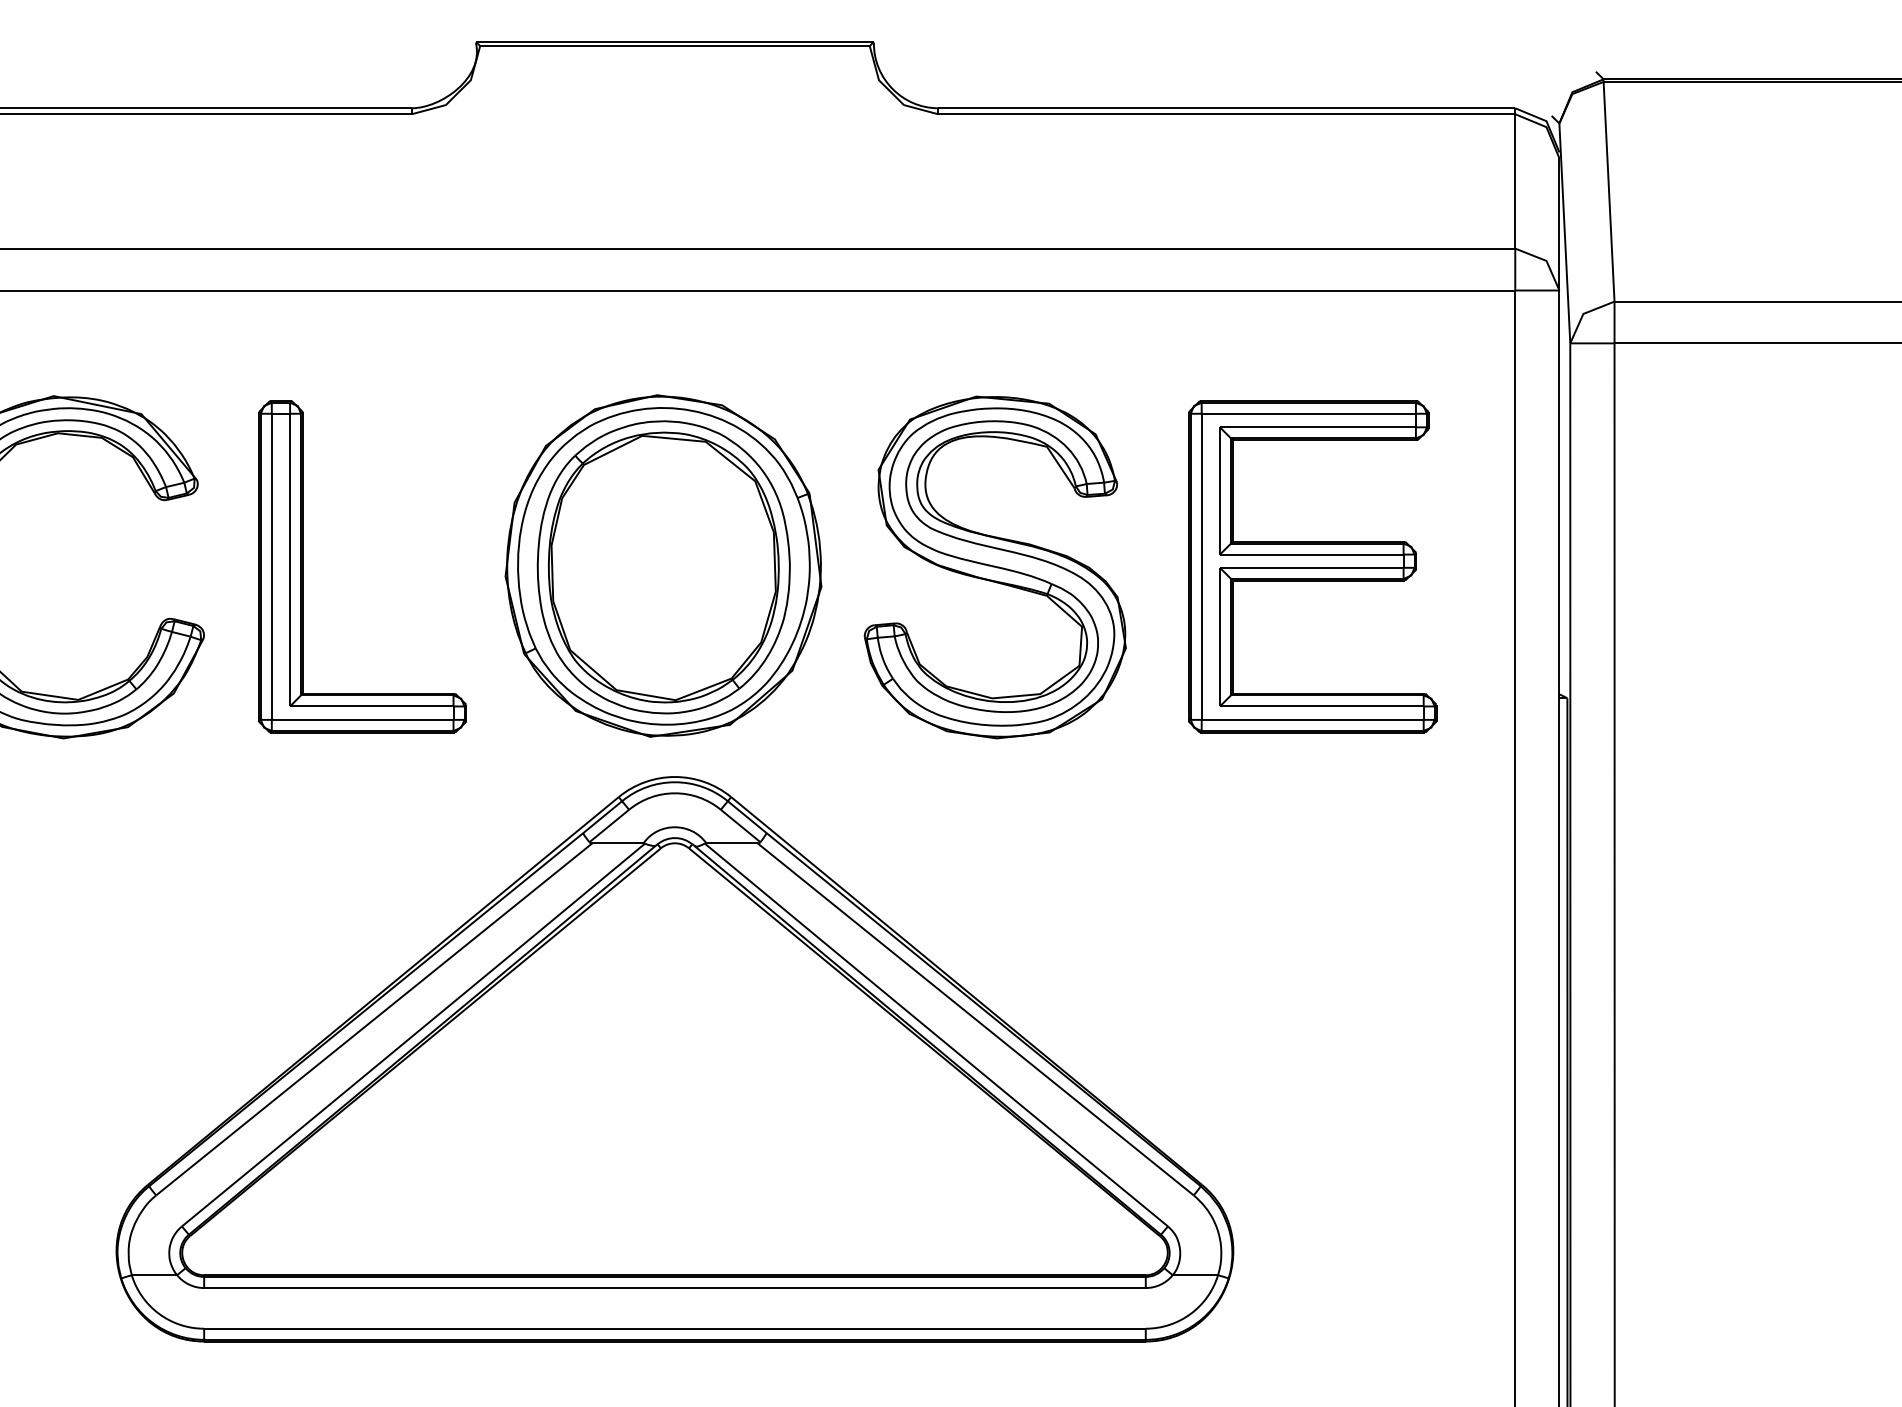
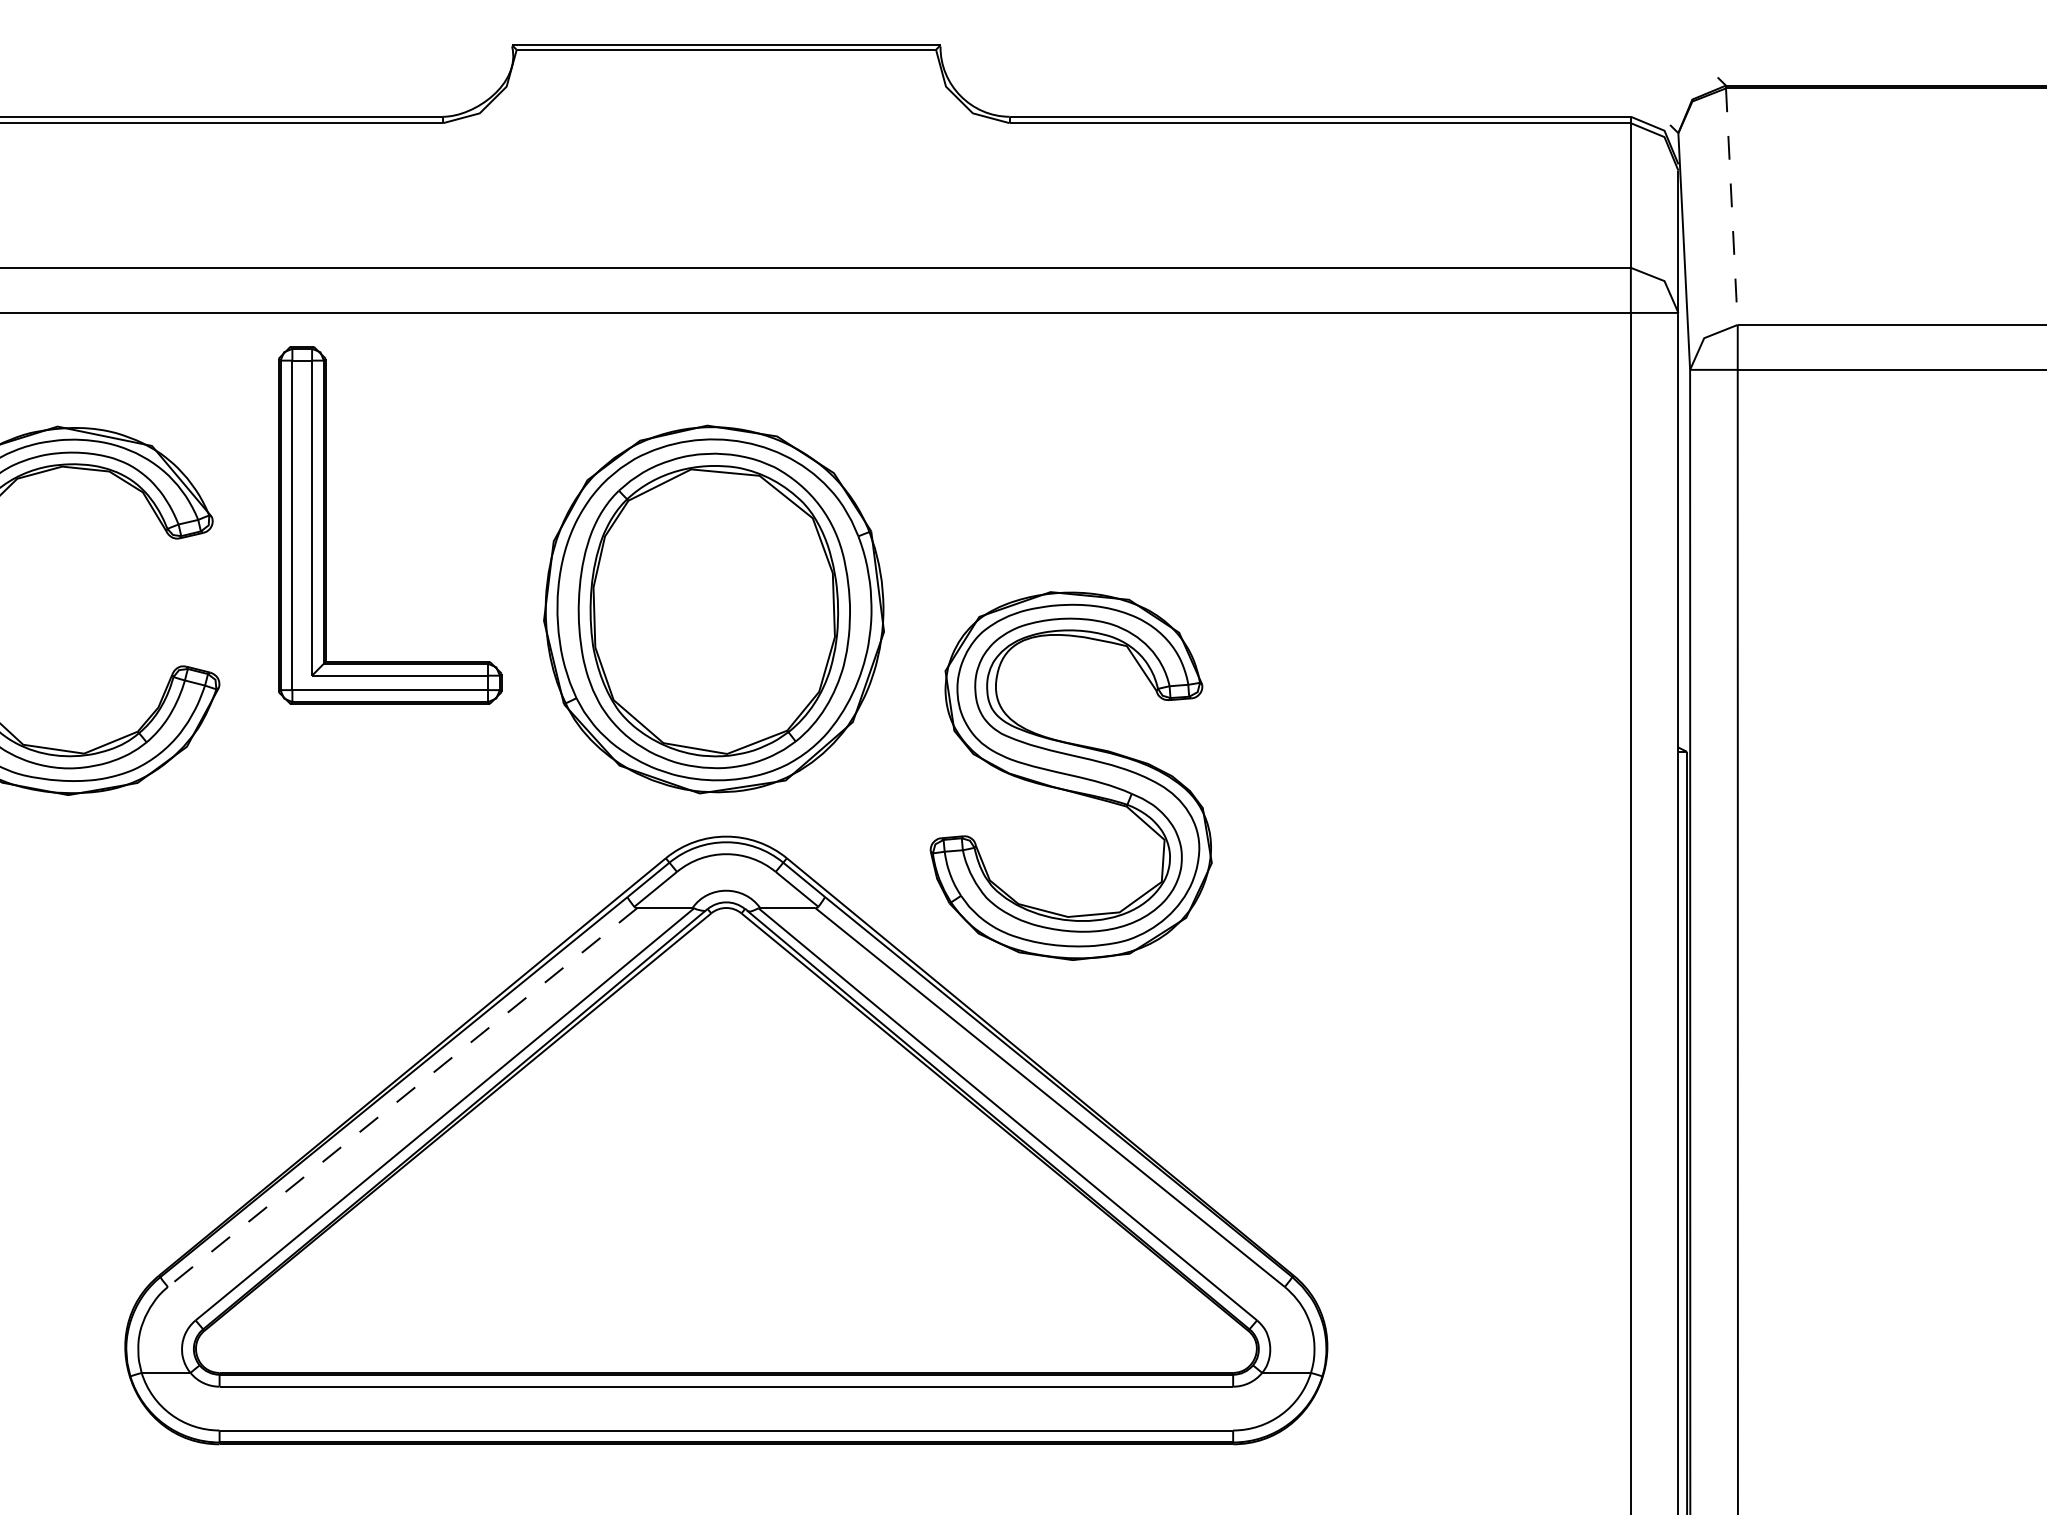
line: (1608, 192) -> (1731, 207), solid -> dashed
part: (303, 566) -> (326, 525), moved
part: (994, 566) -> (1070, 775), moved
part: (1312, 566) -> (1412, 610), removed
line: (374, 1019) -> (402, 1097), solid -> dashed

